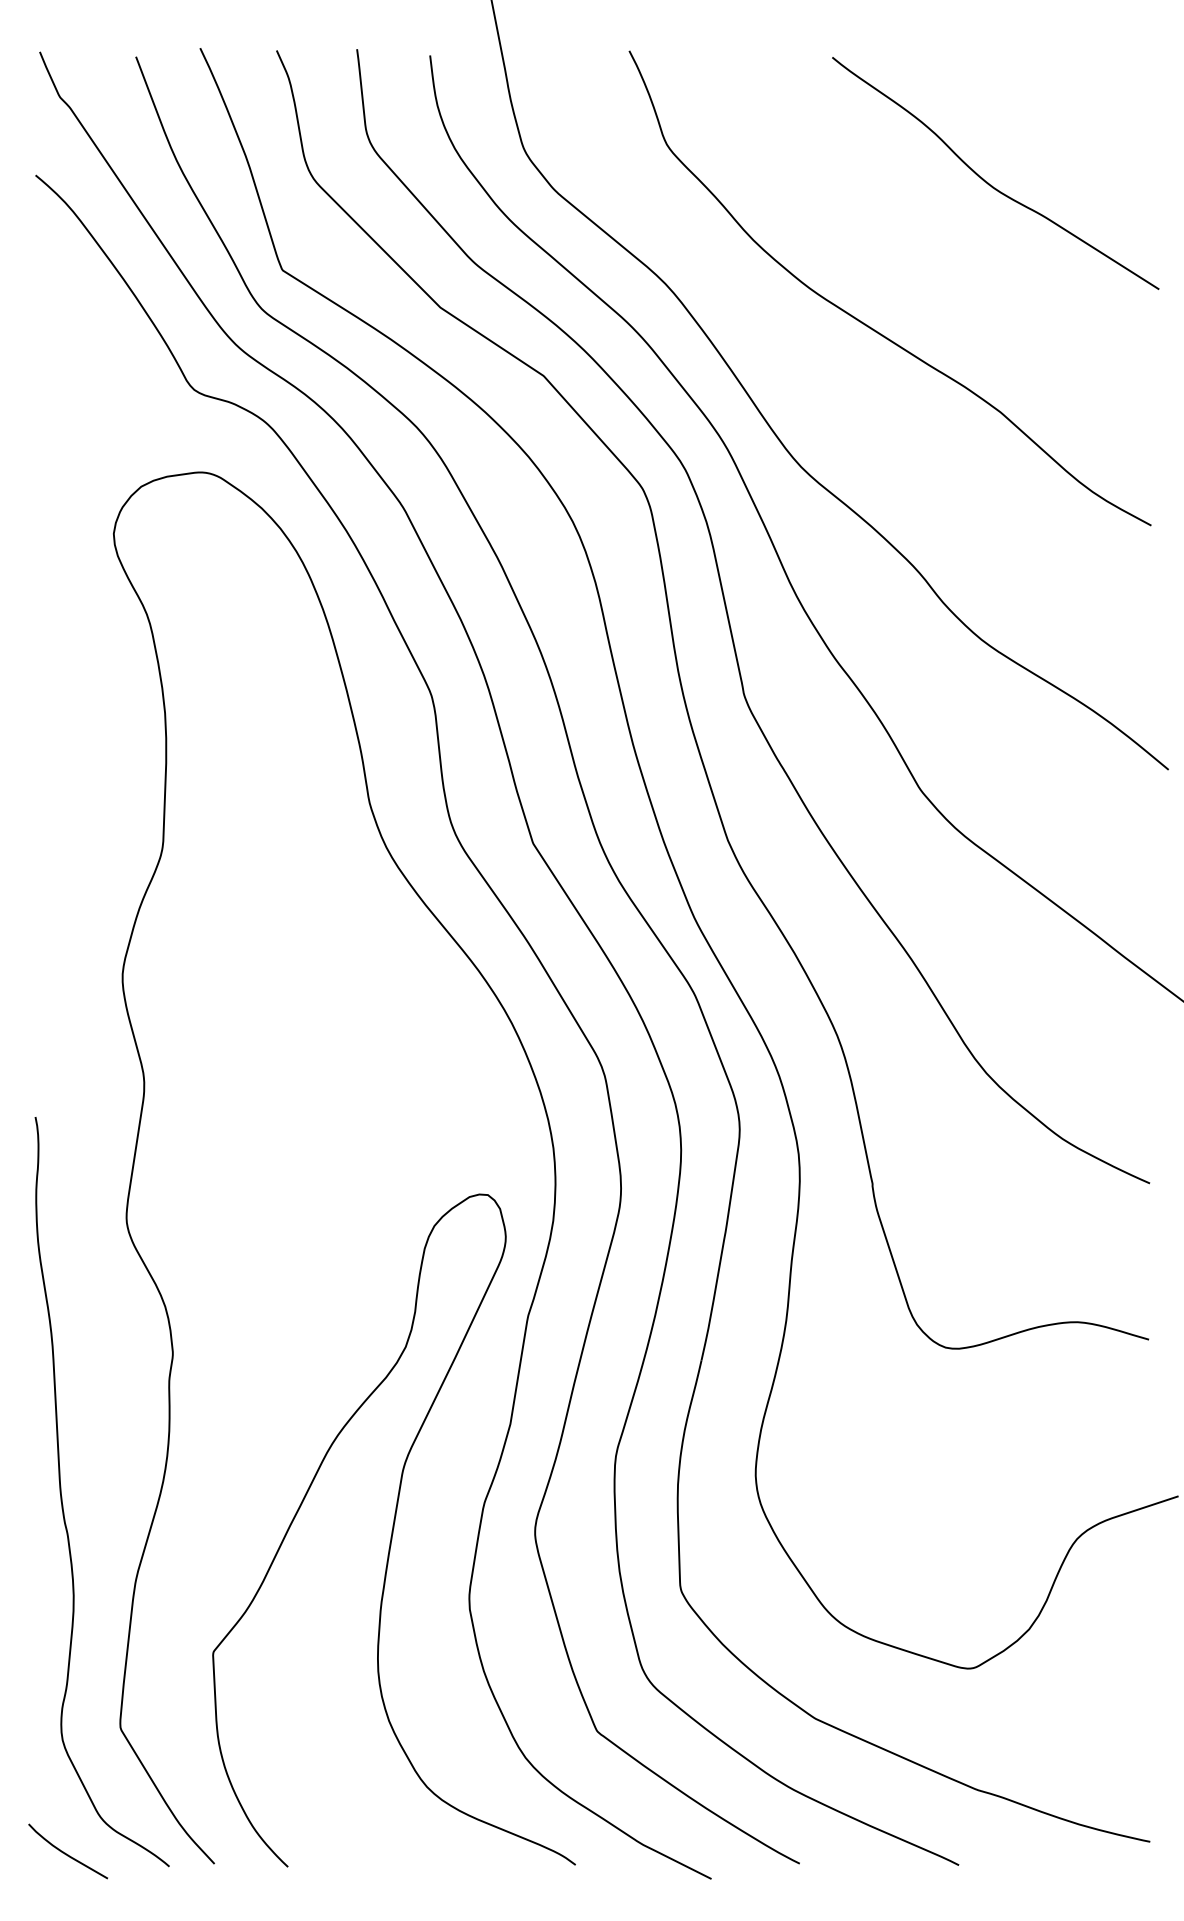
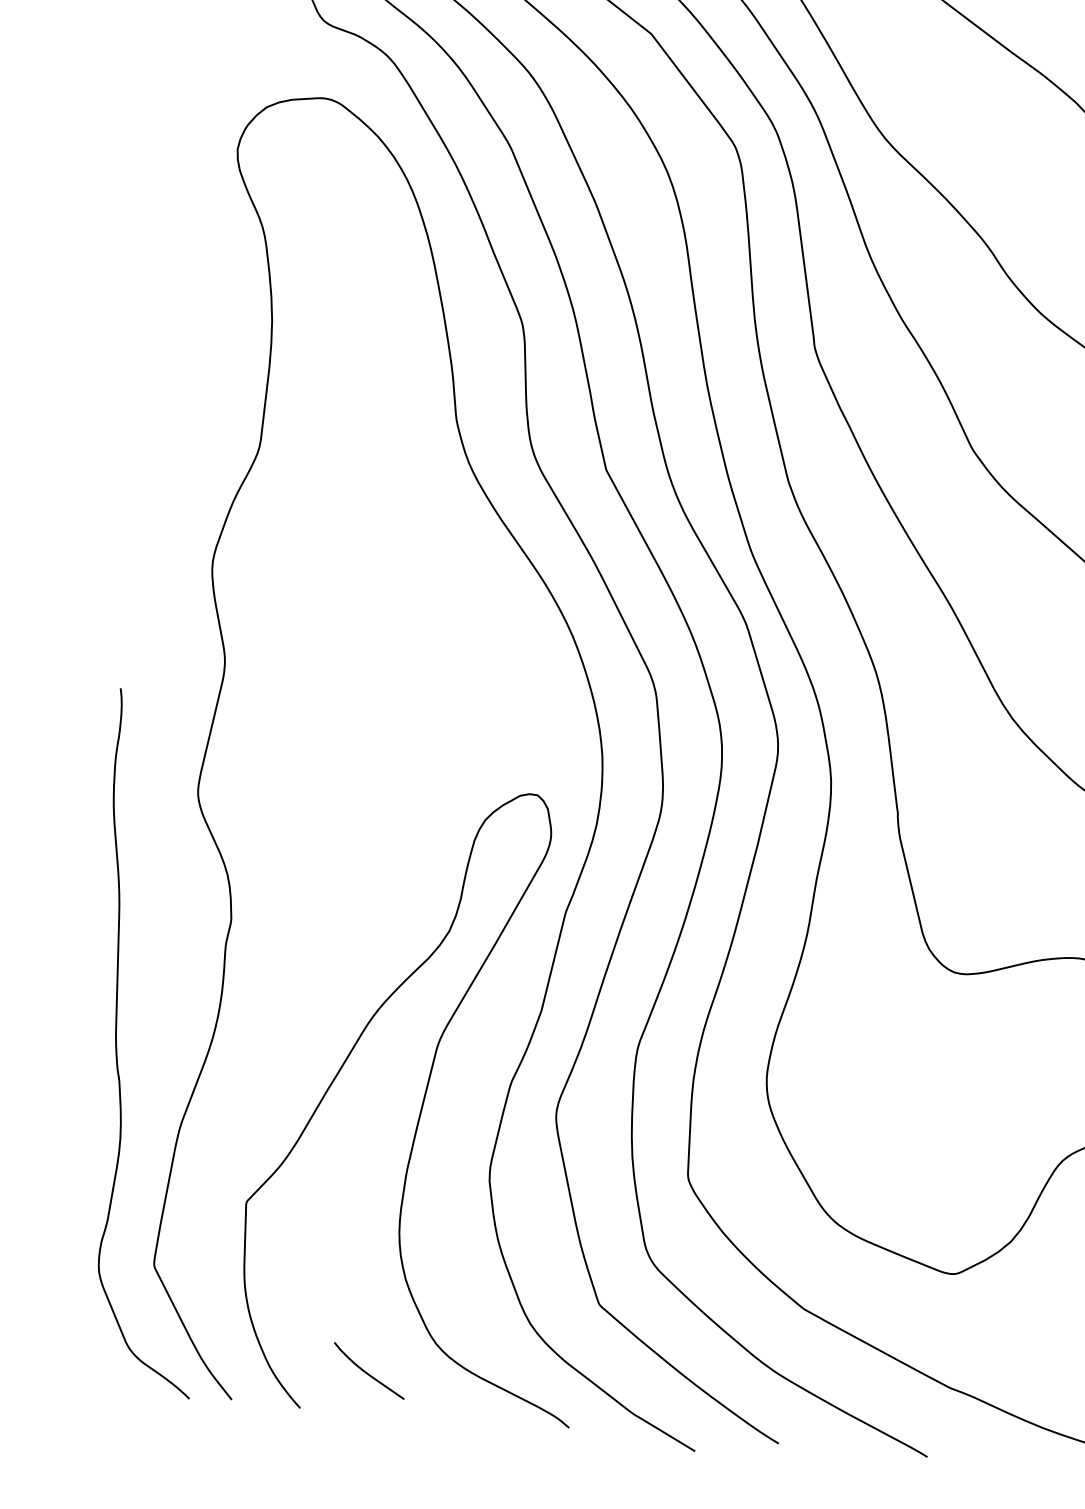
curve: (65, 1852) -> (366, 1371), moved

